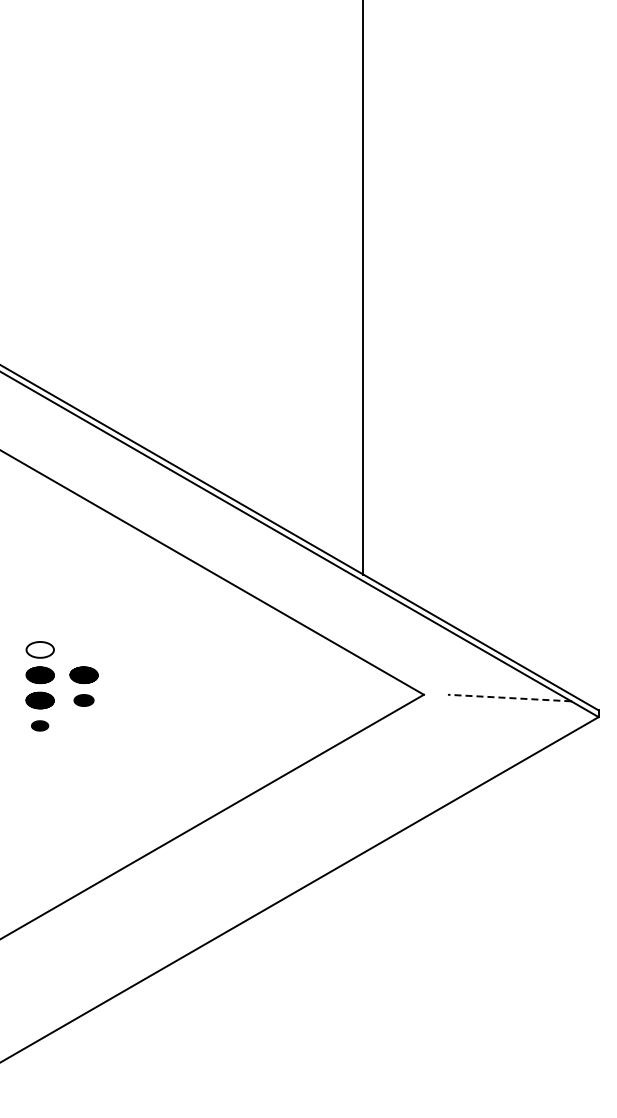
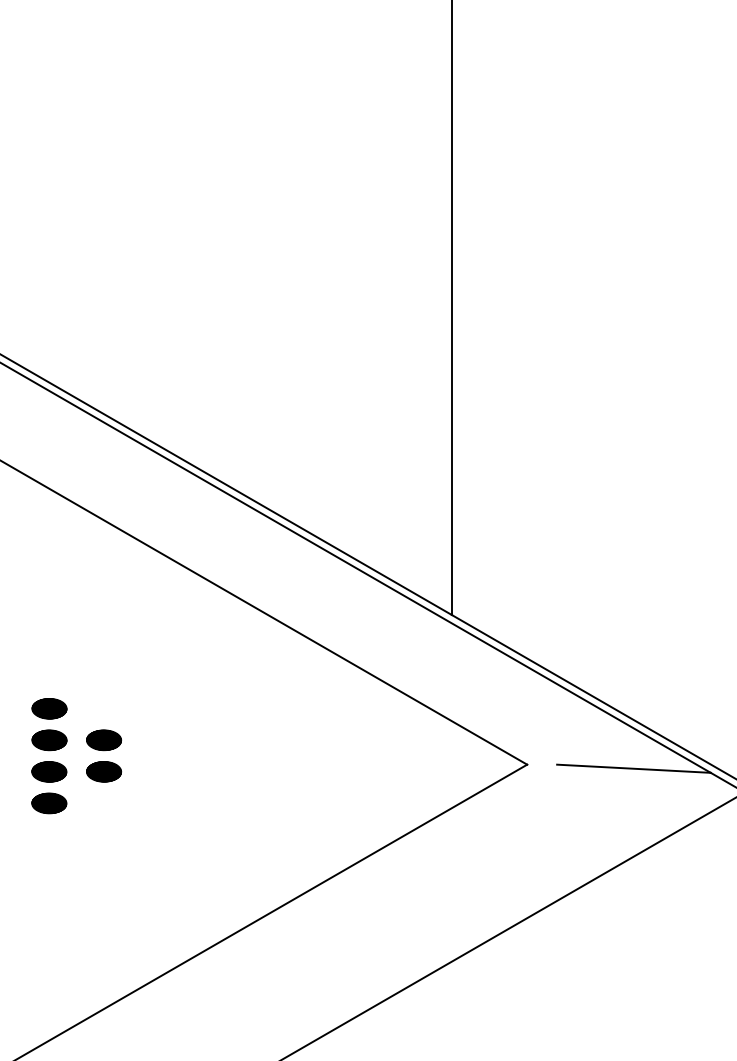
hatch: (40, 649) -> (49, 708), added
line: (509, 698) -> (633, 769), dashed -> solid
part: (83, 700) -> (103, 771), size x1.43
part: (39, 725) -> (48, 802), size x1.67

